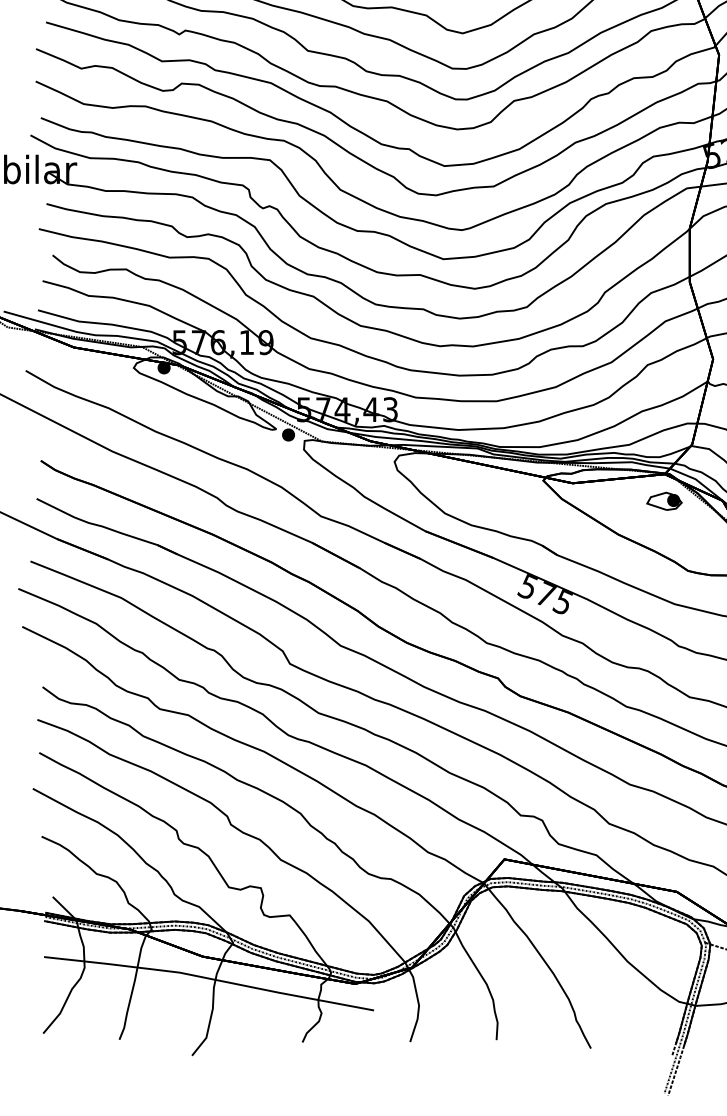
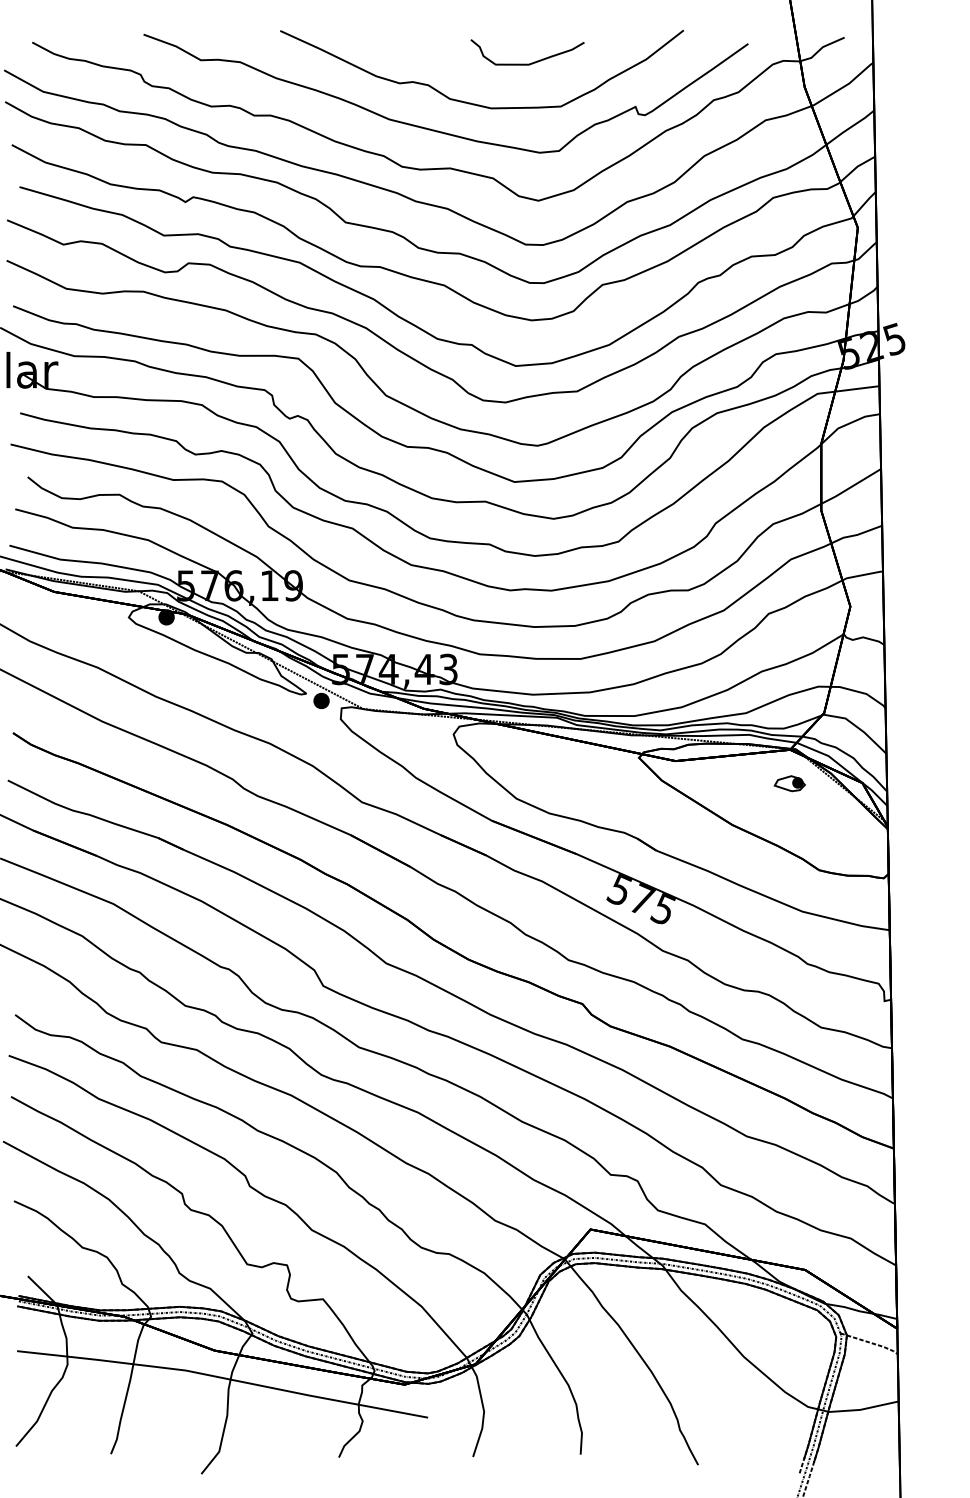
part: (664, 501) -> (789, 783), size x0.7

